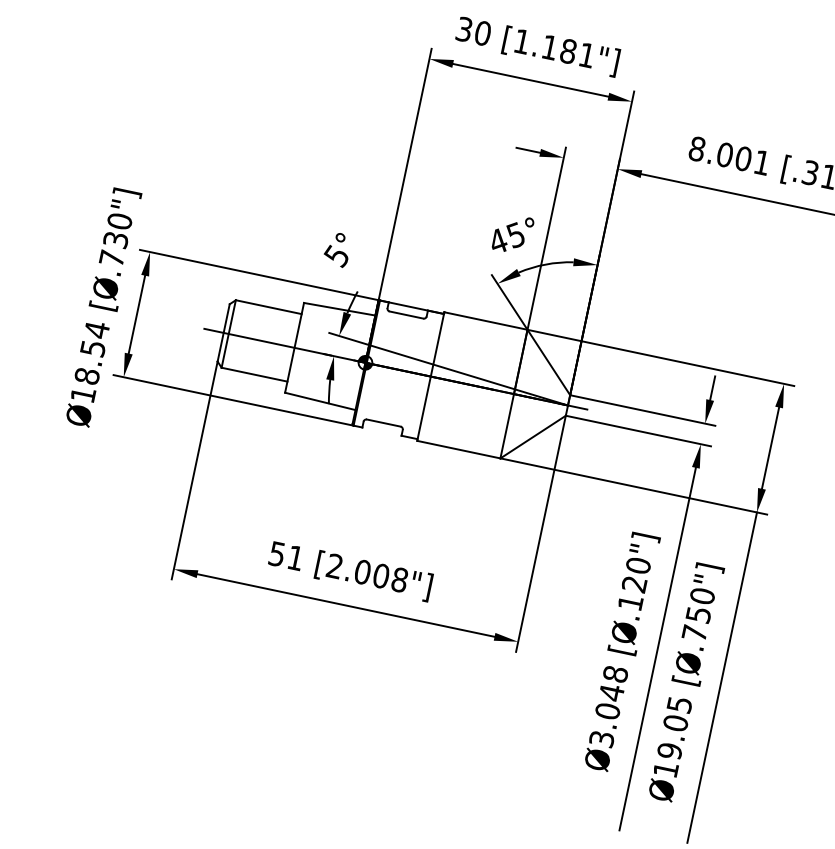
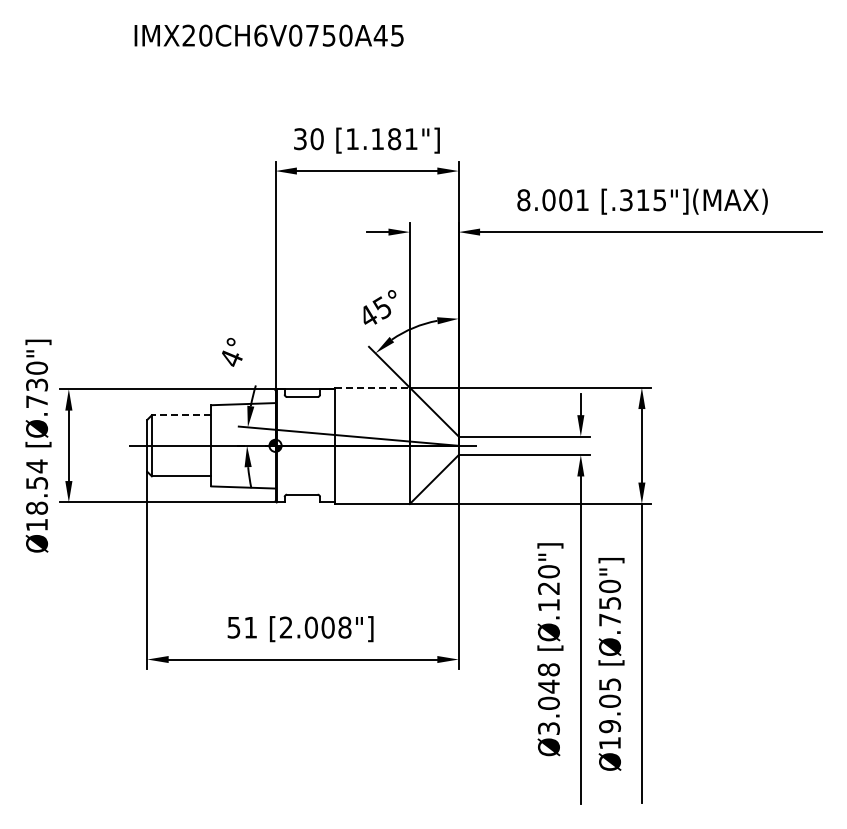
text: (336, 255) -> (230, 358), 5° -> 4°
line: (268, 307) -> (181, 415), solid -> dashed
line: (486, 320) -> (372, 387), solid -> dashed

